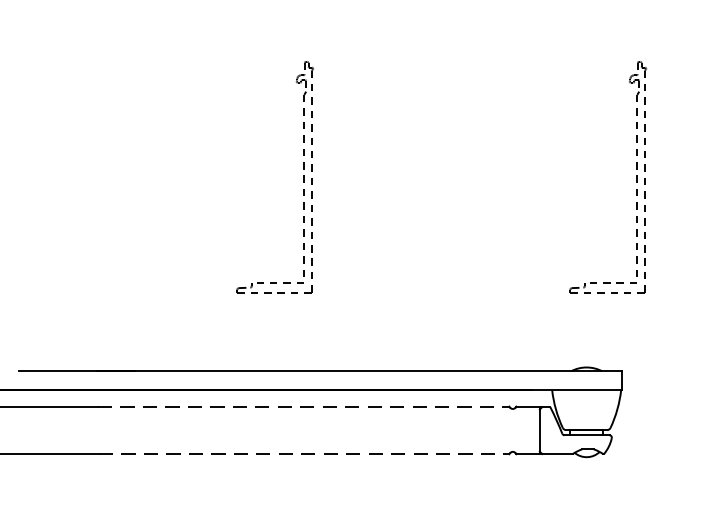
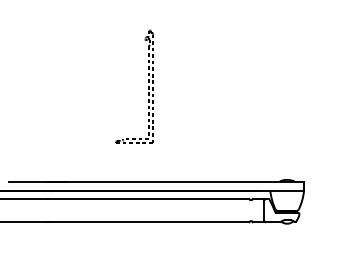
part: (636, 176) -> (311, 86), removed
line: (303, 407) -> (148, 199), dashed -> solid
line: (305, 454) -> (149, 222), dashed -> solid

